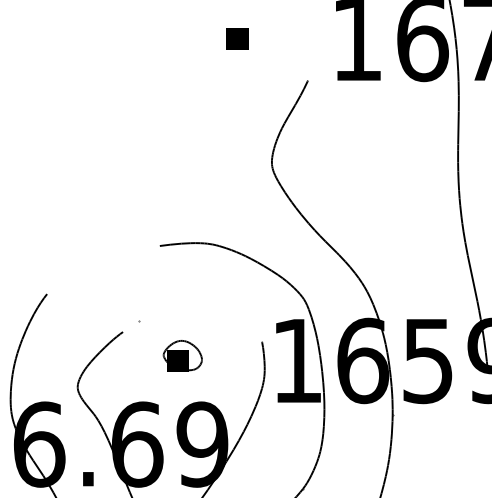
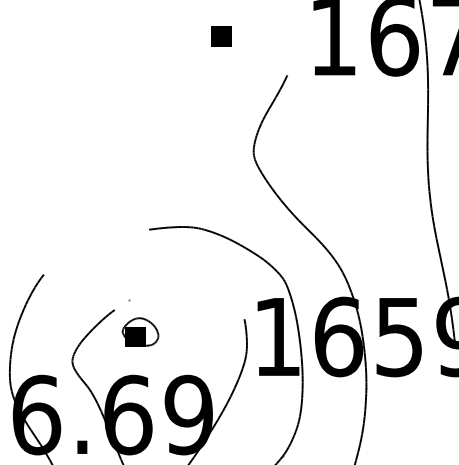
part: (182, 355) -> (140, 331), moved

